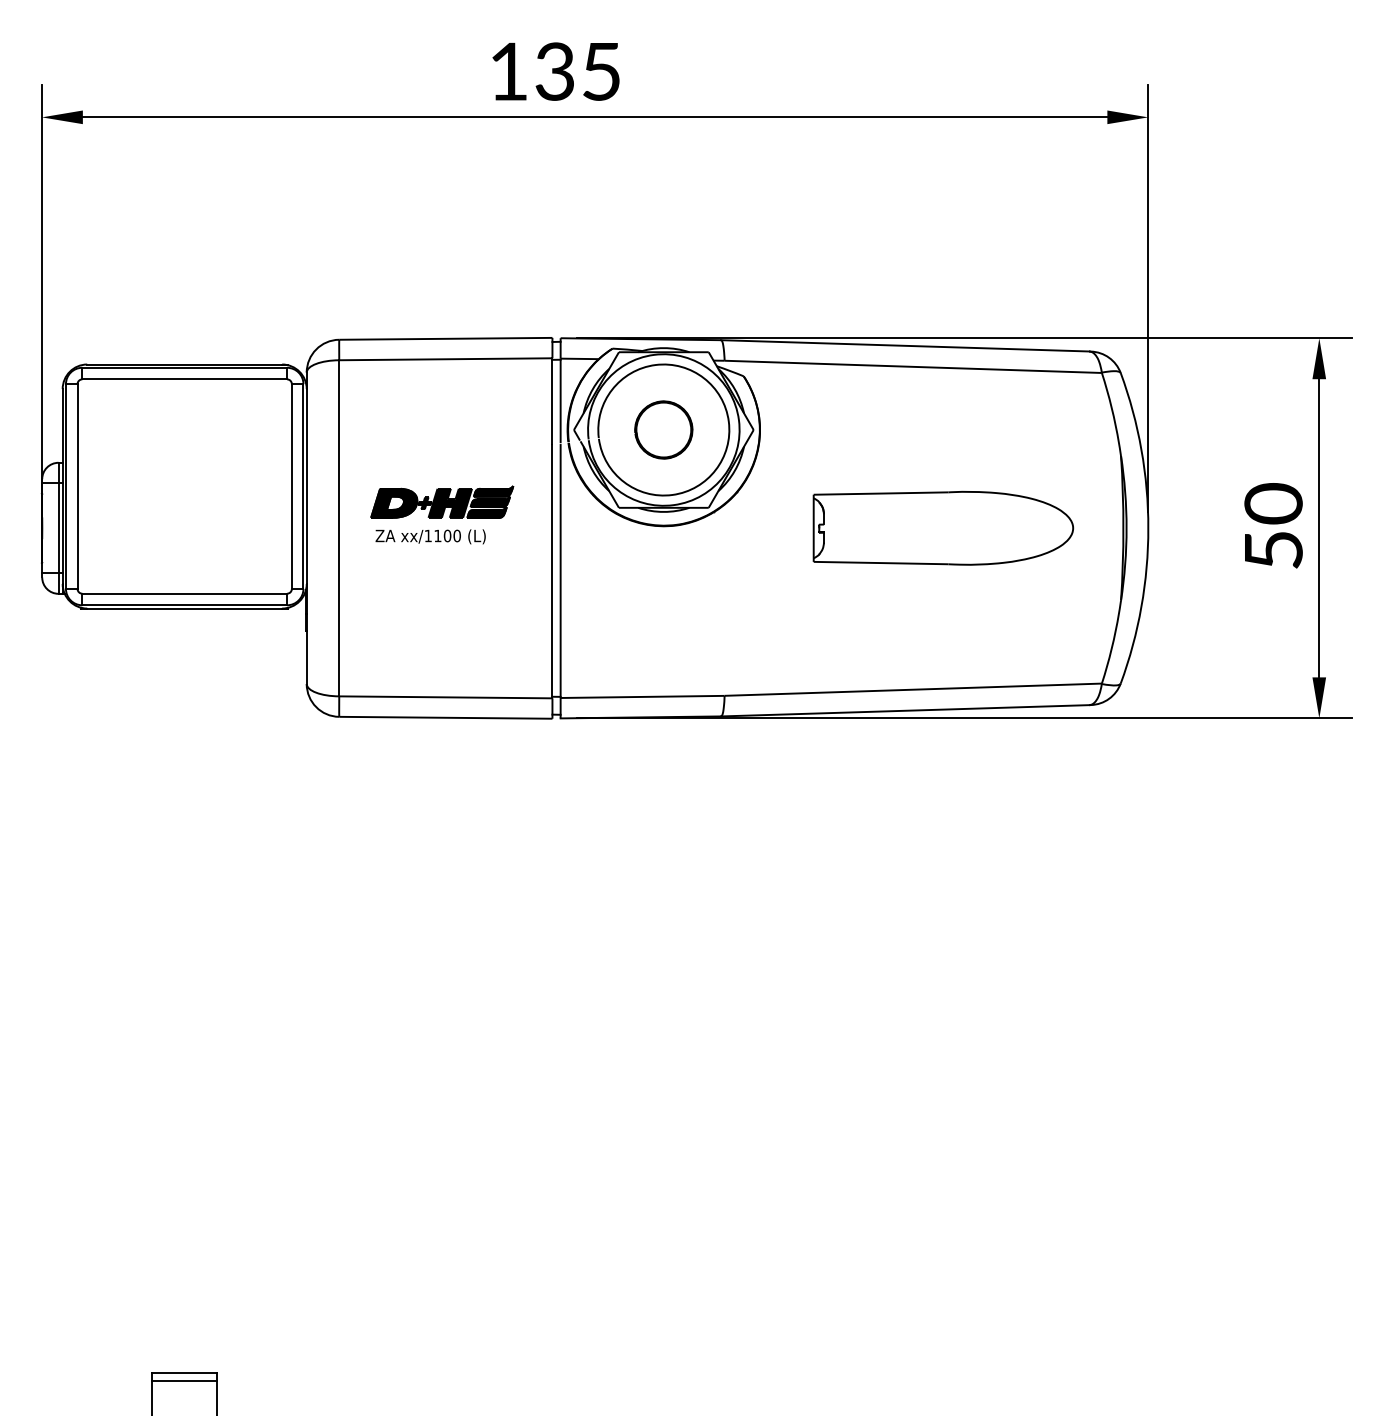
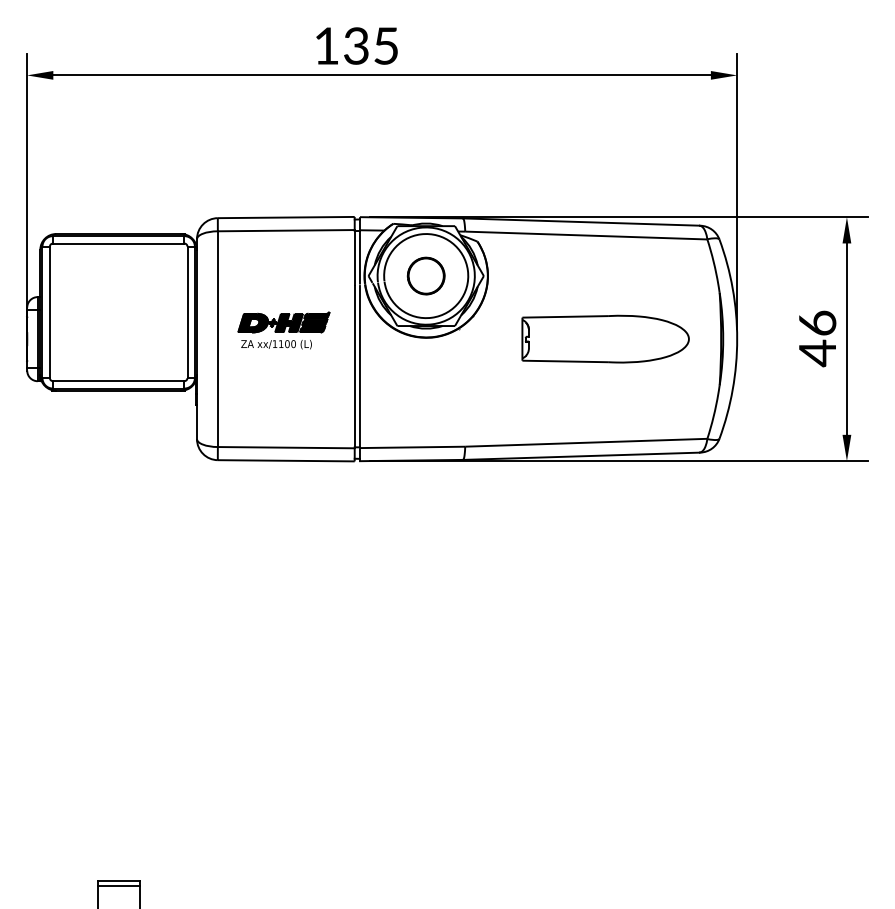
text: (1273, 527) -> (817, 338), 50 -> 46

